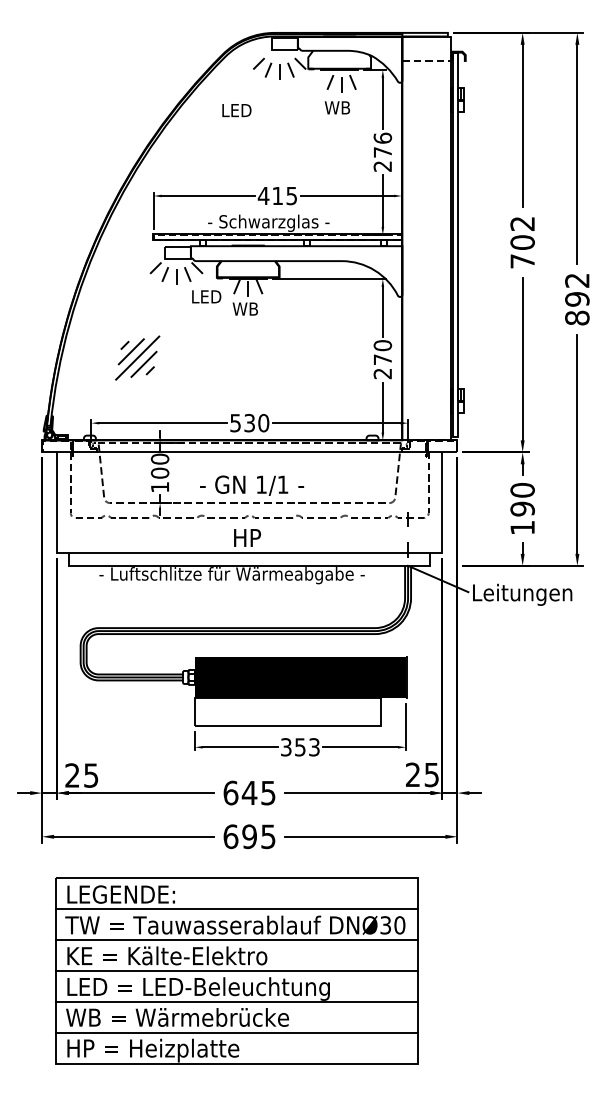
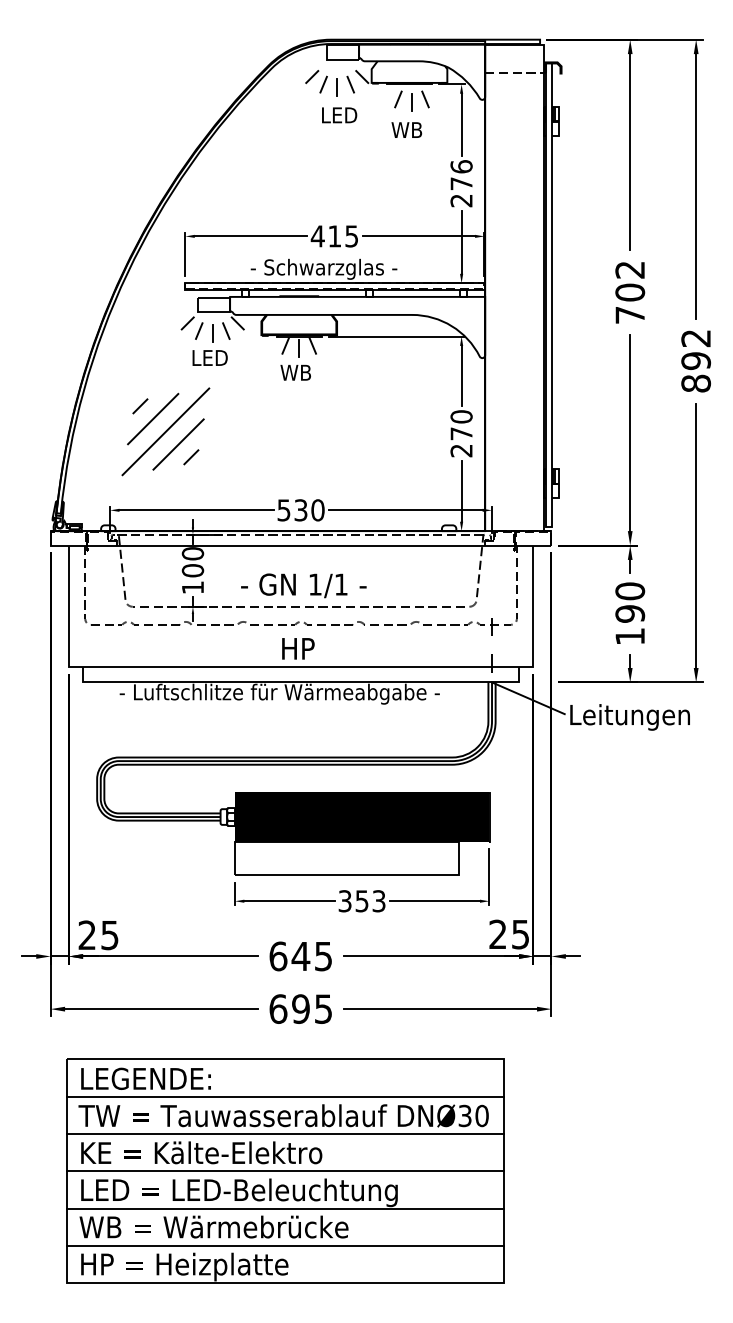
text: (236, 110) -> (339, 115), moved
text: (206, 296) -> (209, 357), moved
part: (137, 357) -> (165, 431), size x1.67

